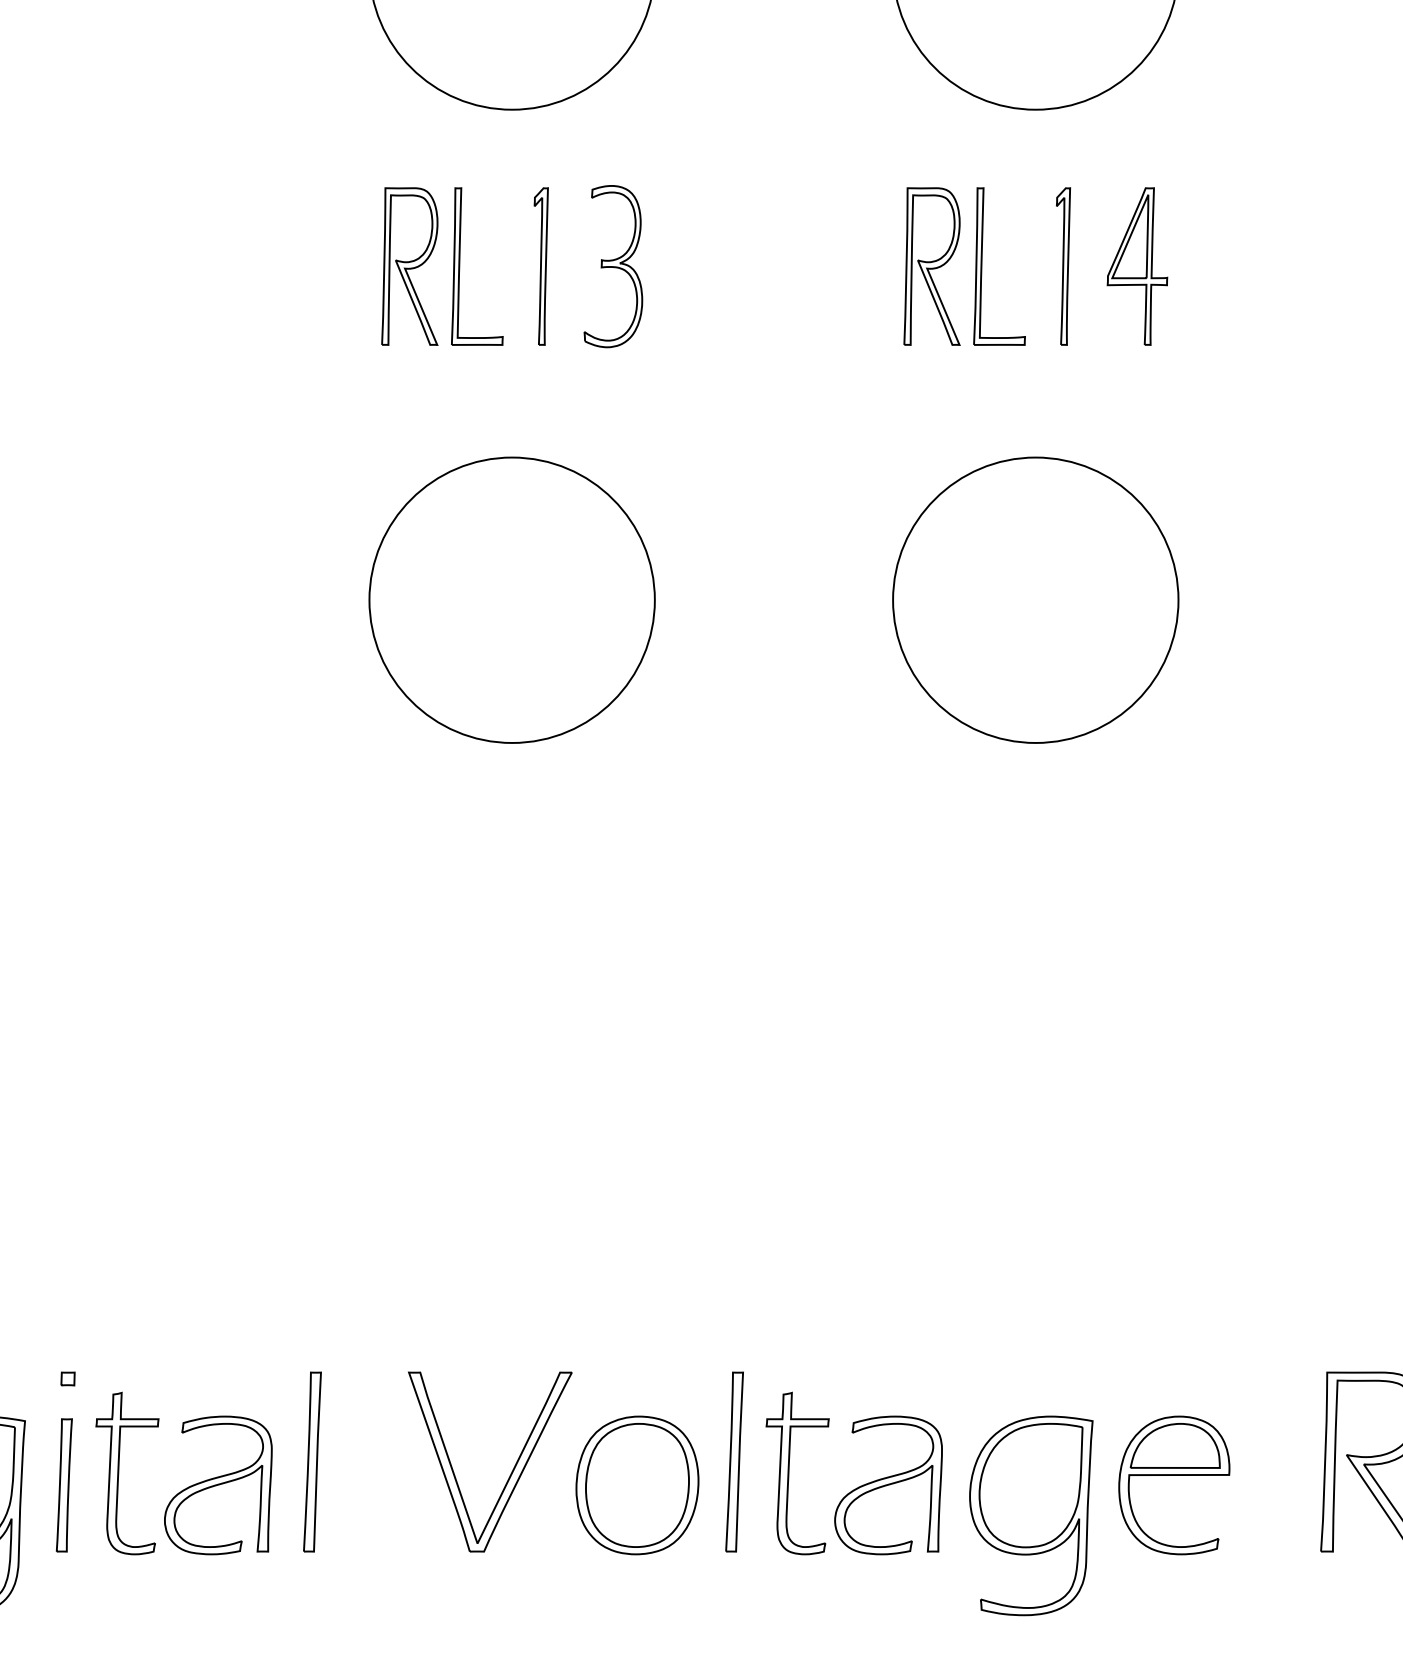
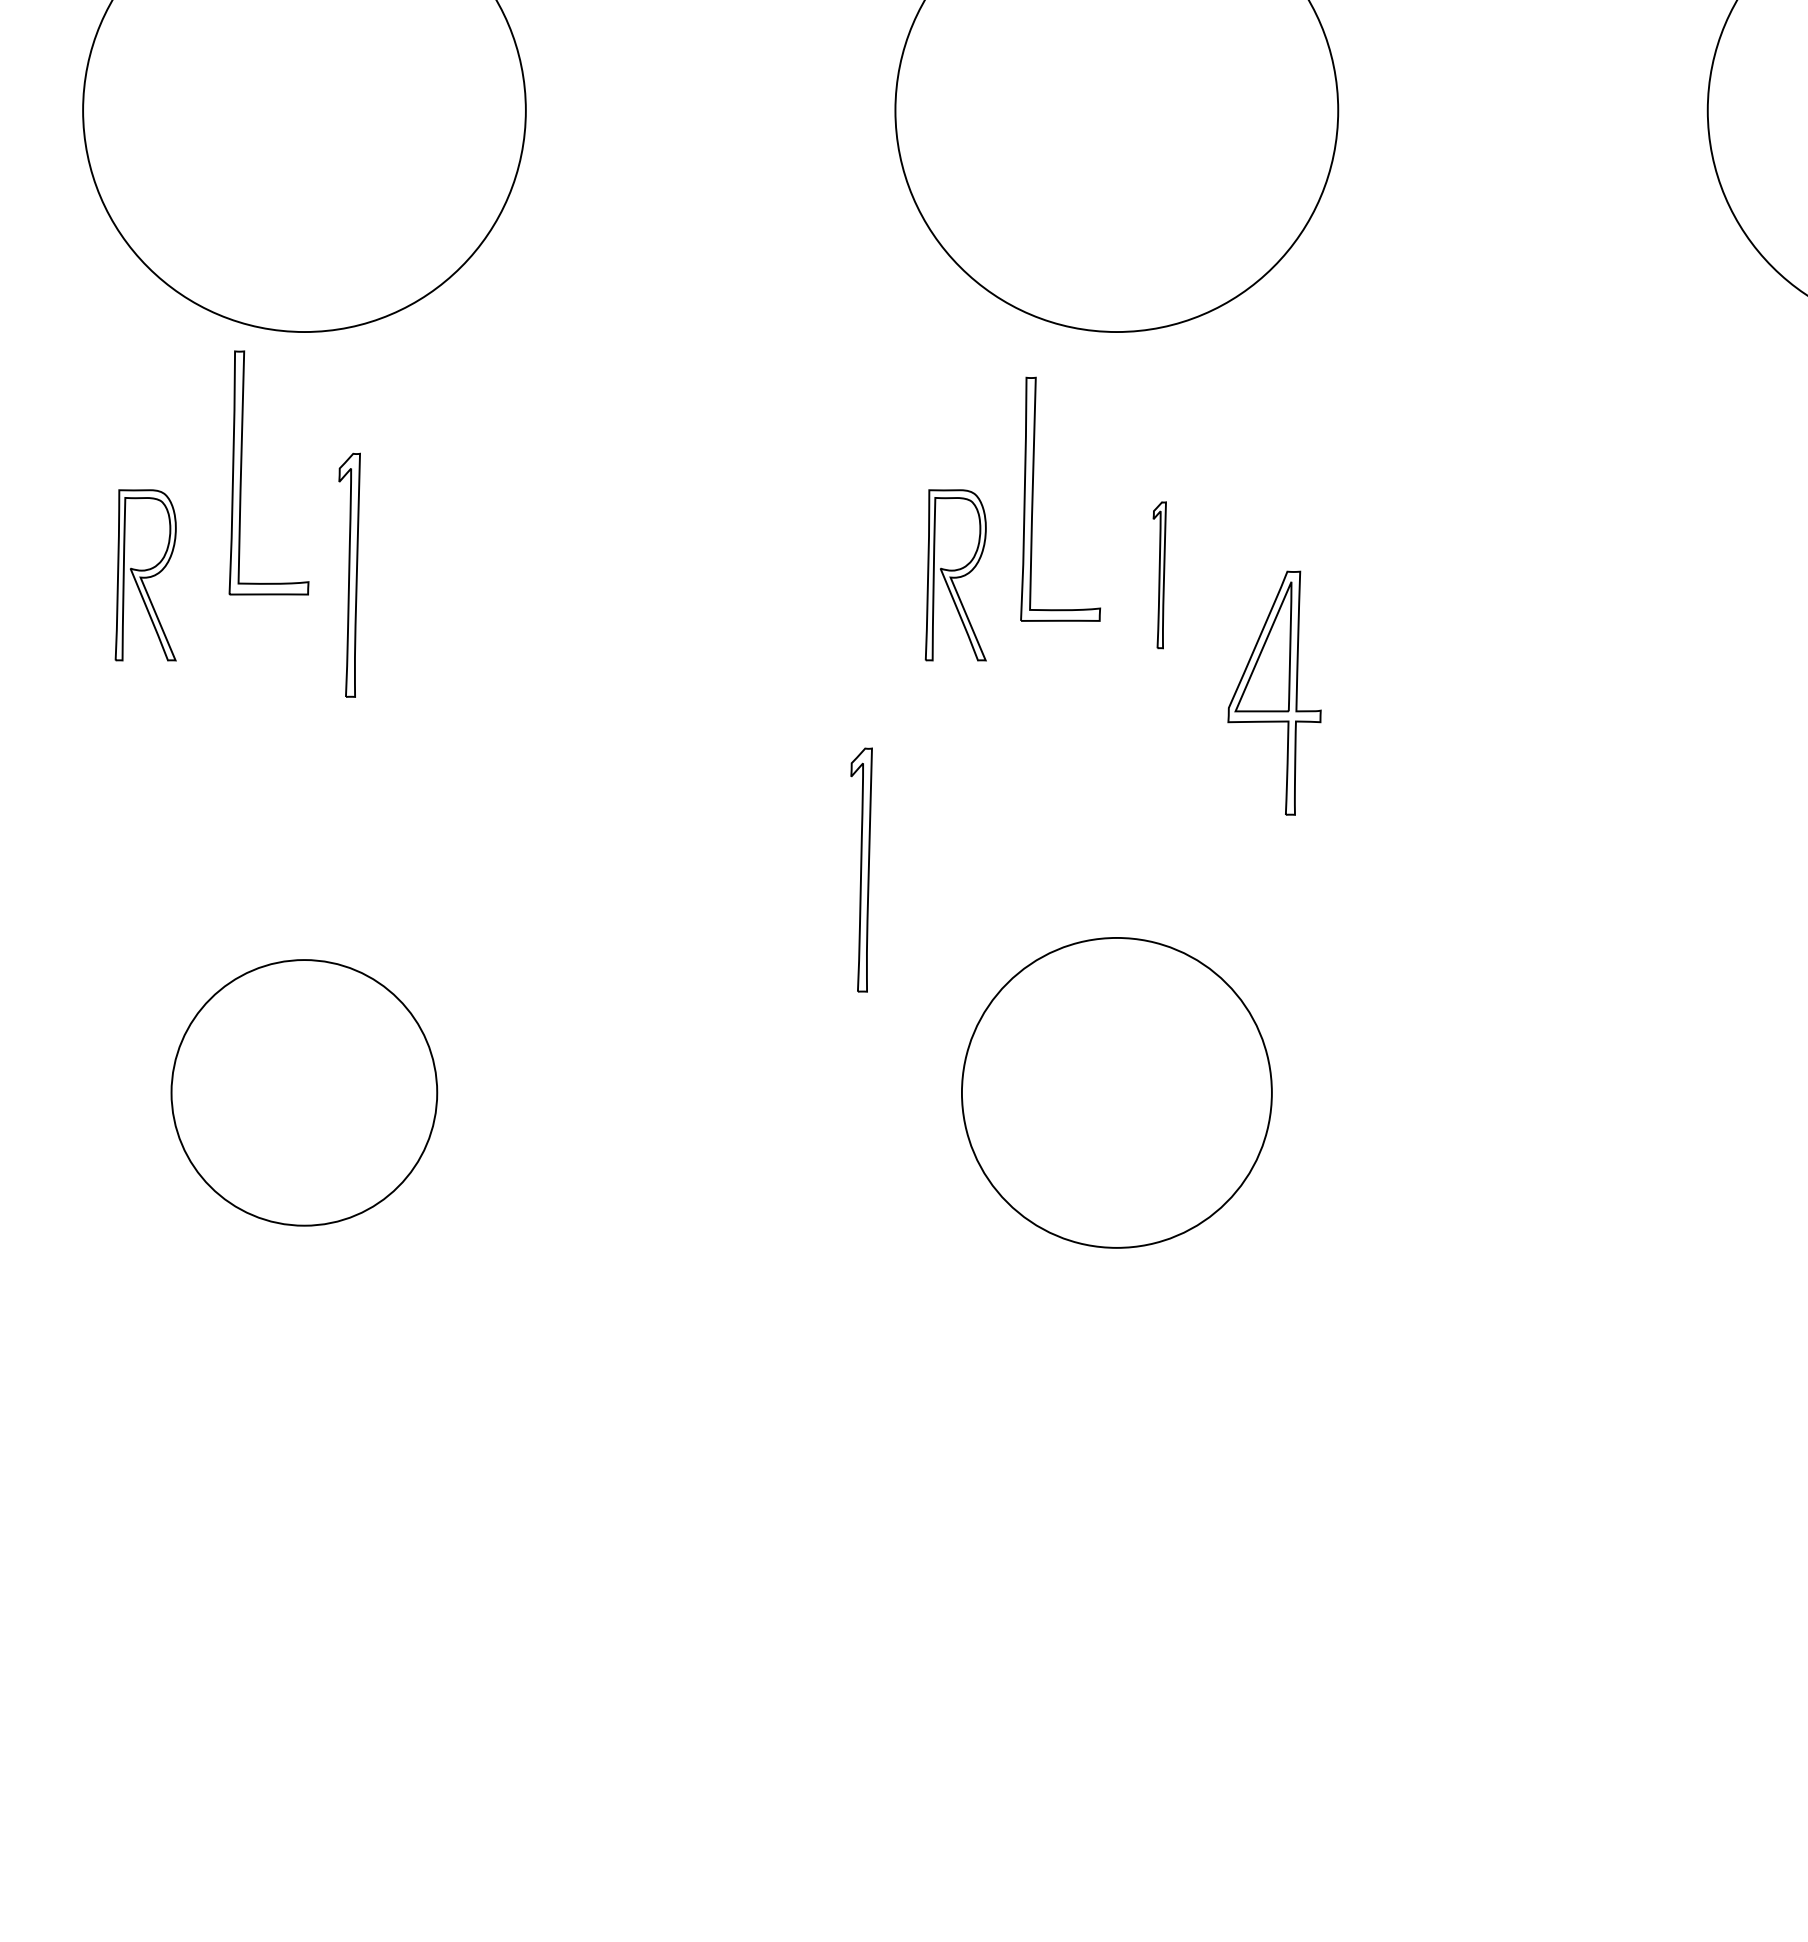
part: (409, 266) -> (145, 575), size x0.7
part: (460, 266) -> (242, 472), moved
part: (613, 266) -> (461, 575), removed
part: (931, 266) -> (955, 575), size x0.7
part: (982, 266) -> (1034, 499), moved
part: (1063, 266) -> (1159, 575), size x0.6
part: (1137, 266) -> (1274, 693), moved
part: (870, 456) -> (860, 870), added
part: (511, 599) -> (303, 1091), size x0.6
part: (1035, 599) -> (1116, 1091), size x0.7

